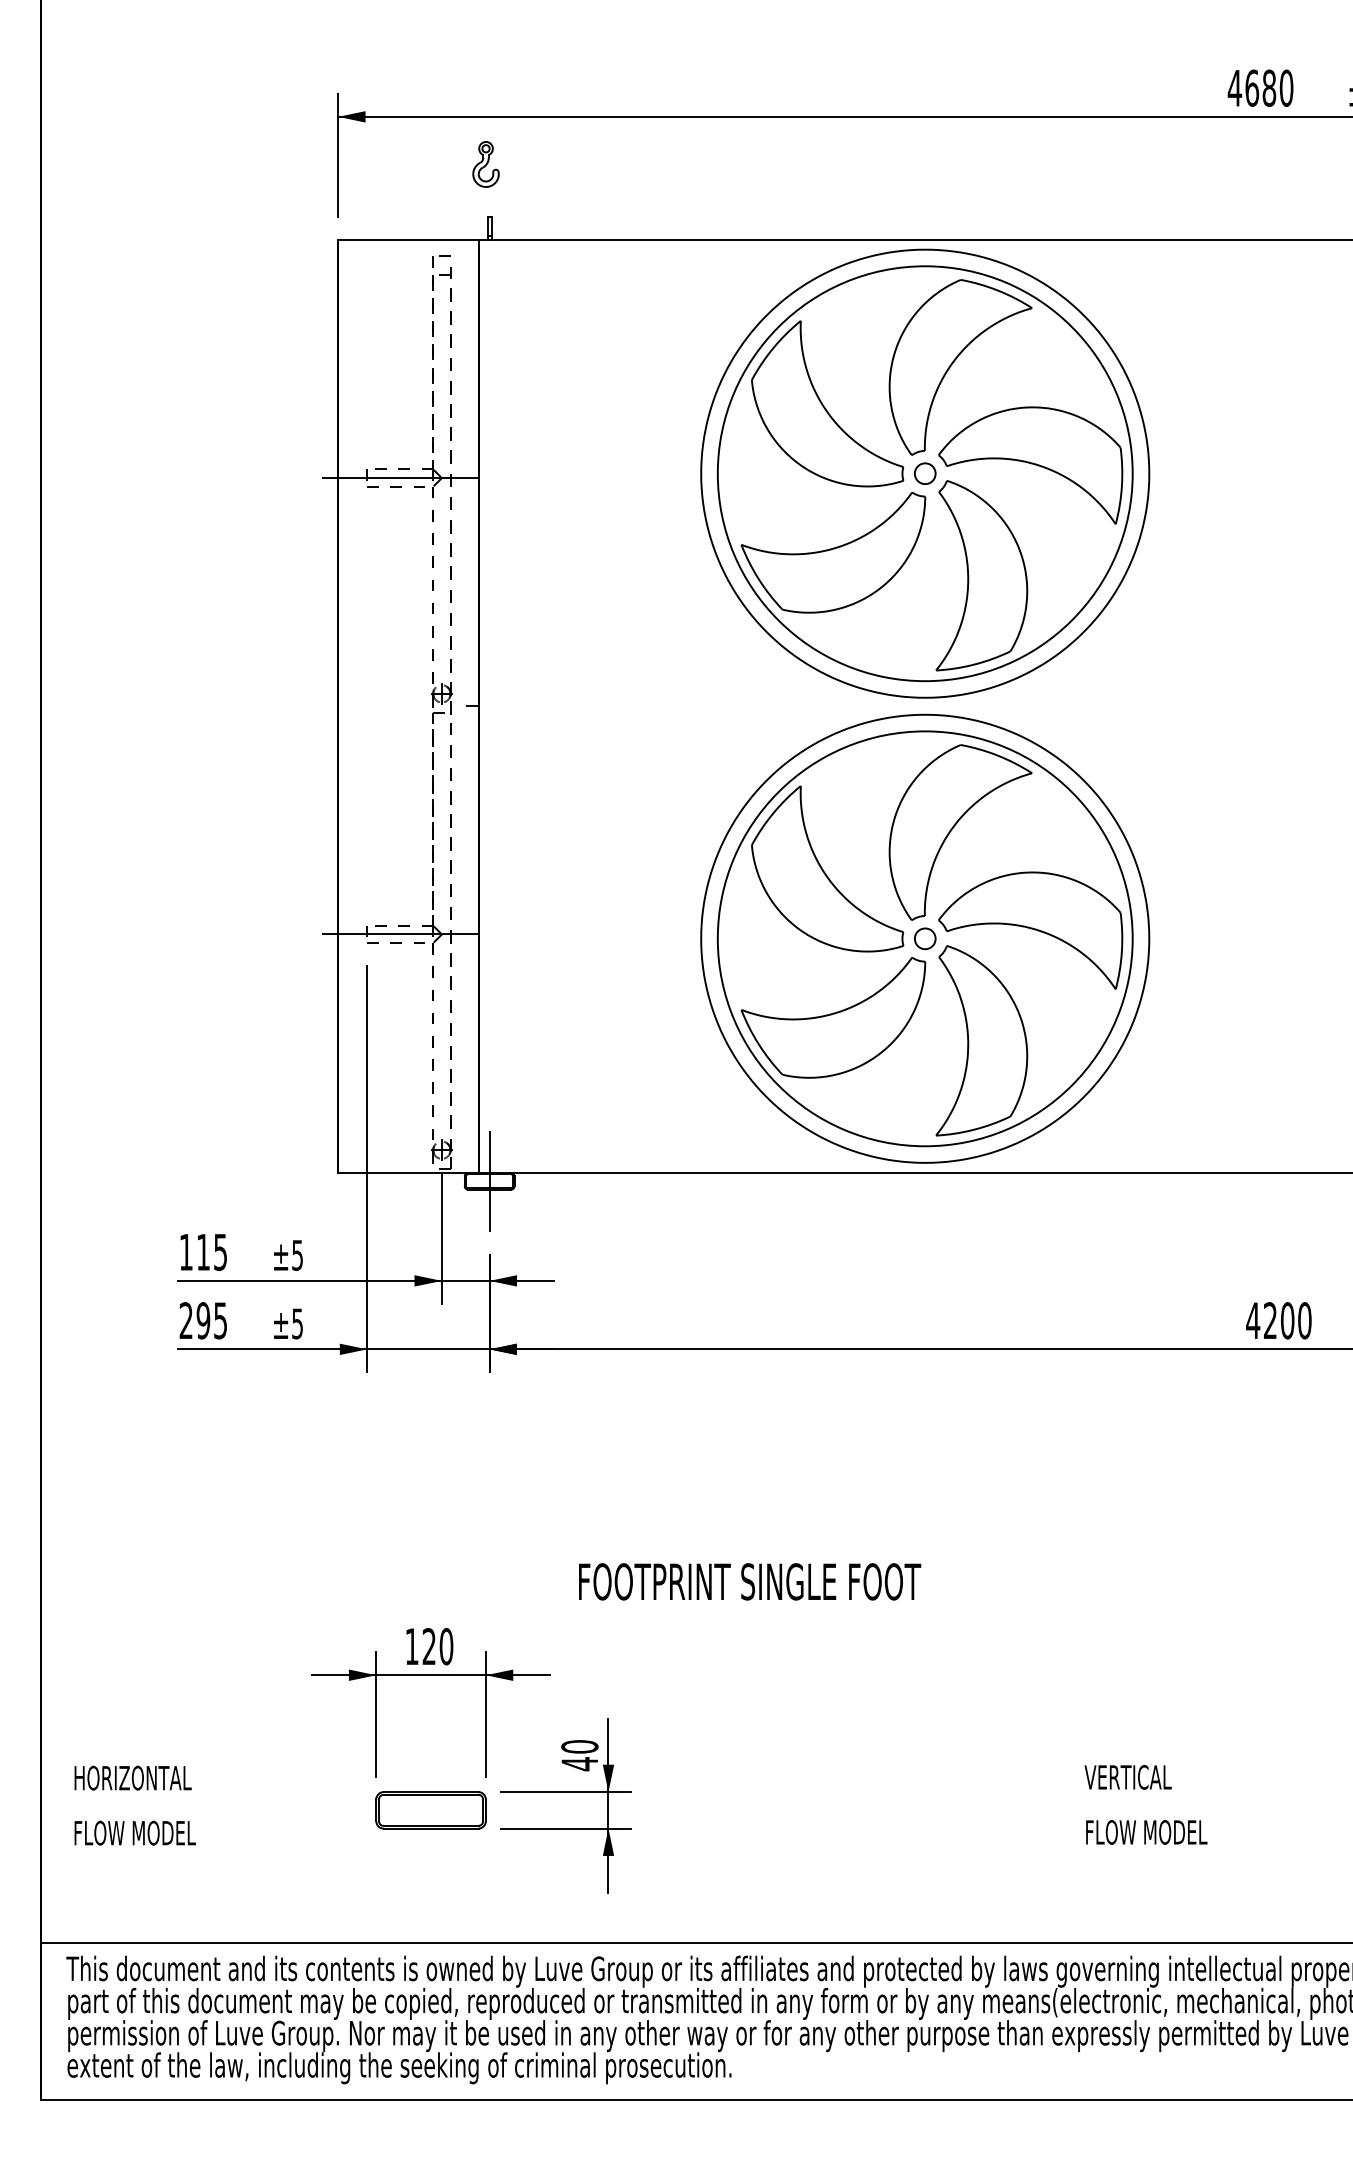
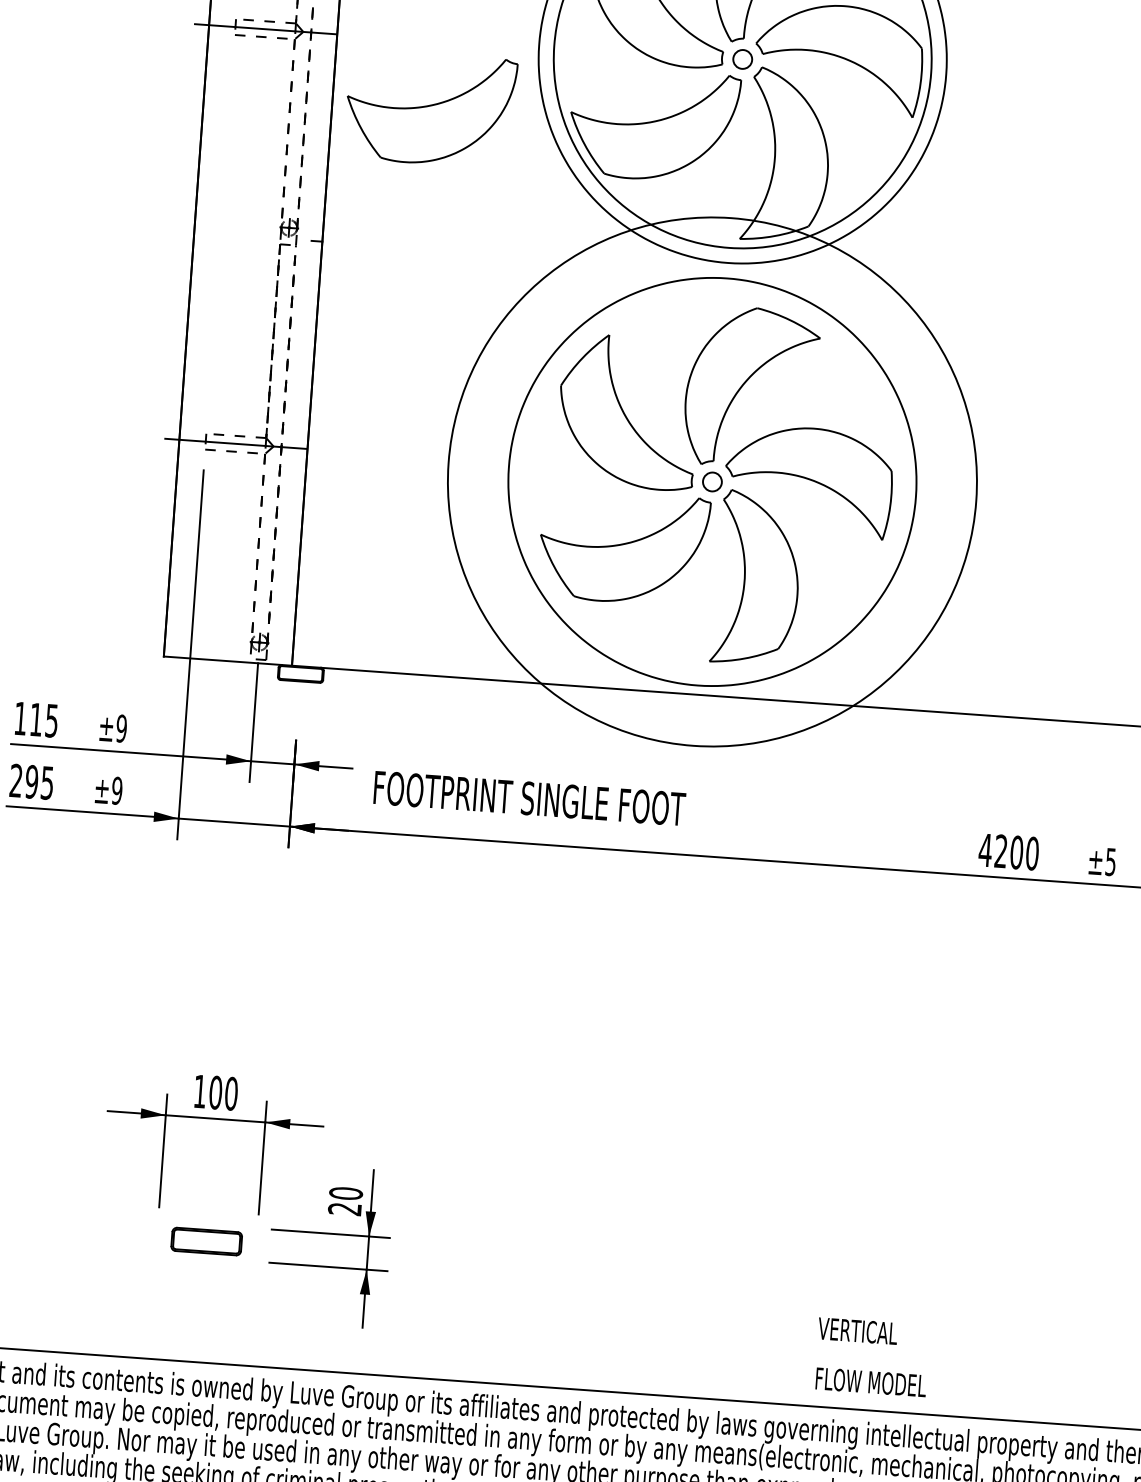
part: (587, 552) -> (430, 109), added
circle: (924, 938) -> (711, 481), size x1.4
line: (489, 1180) -> (300, 673), removed
text: (297, 1254) -> (121, 727), ±5 -> ±9
text: (297, 1323) -> (117, 790), ±5 -> ±9
text: (750, 1581) -> (530, 798), moved
text: (429, 1646) -> (215, 1092), 120 -> 100
text: (579, 1764) -> (344, 1209), 40 -> 20
text: (1145, 1804) -> (871, 1356), moved
part: (430, 1810) -> (206, 1241), size x0.7

